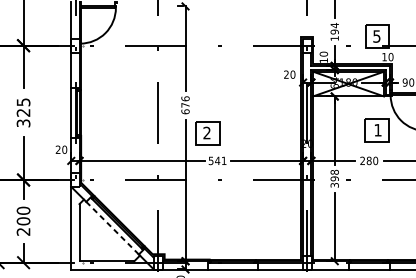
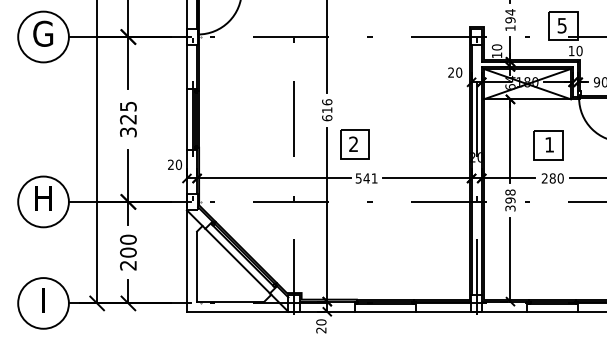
text: (185, 105) -> (327, 110), 676 -> 616
part: (377, 130) -> (548, 145), moved
line: (112, 228) -> (237, 261), dashed -> solid

